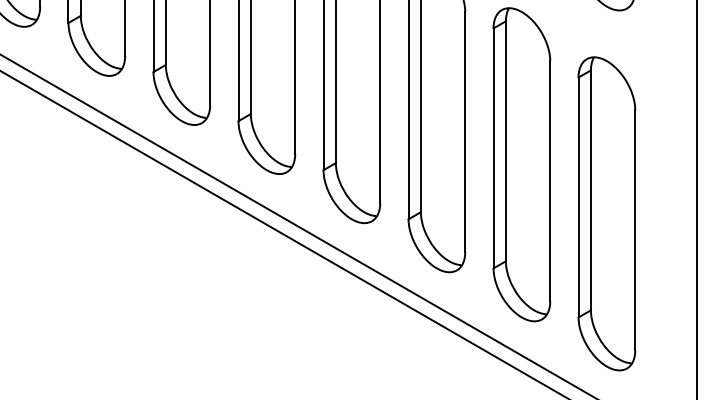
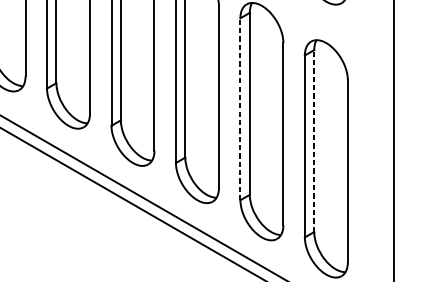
line: (493, 148) -> (240, 109), solid -> dashed
line: (590, 190) -> (313, 141), solid -> dashed

